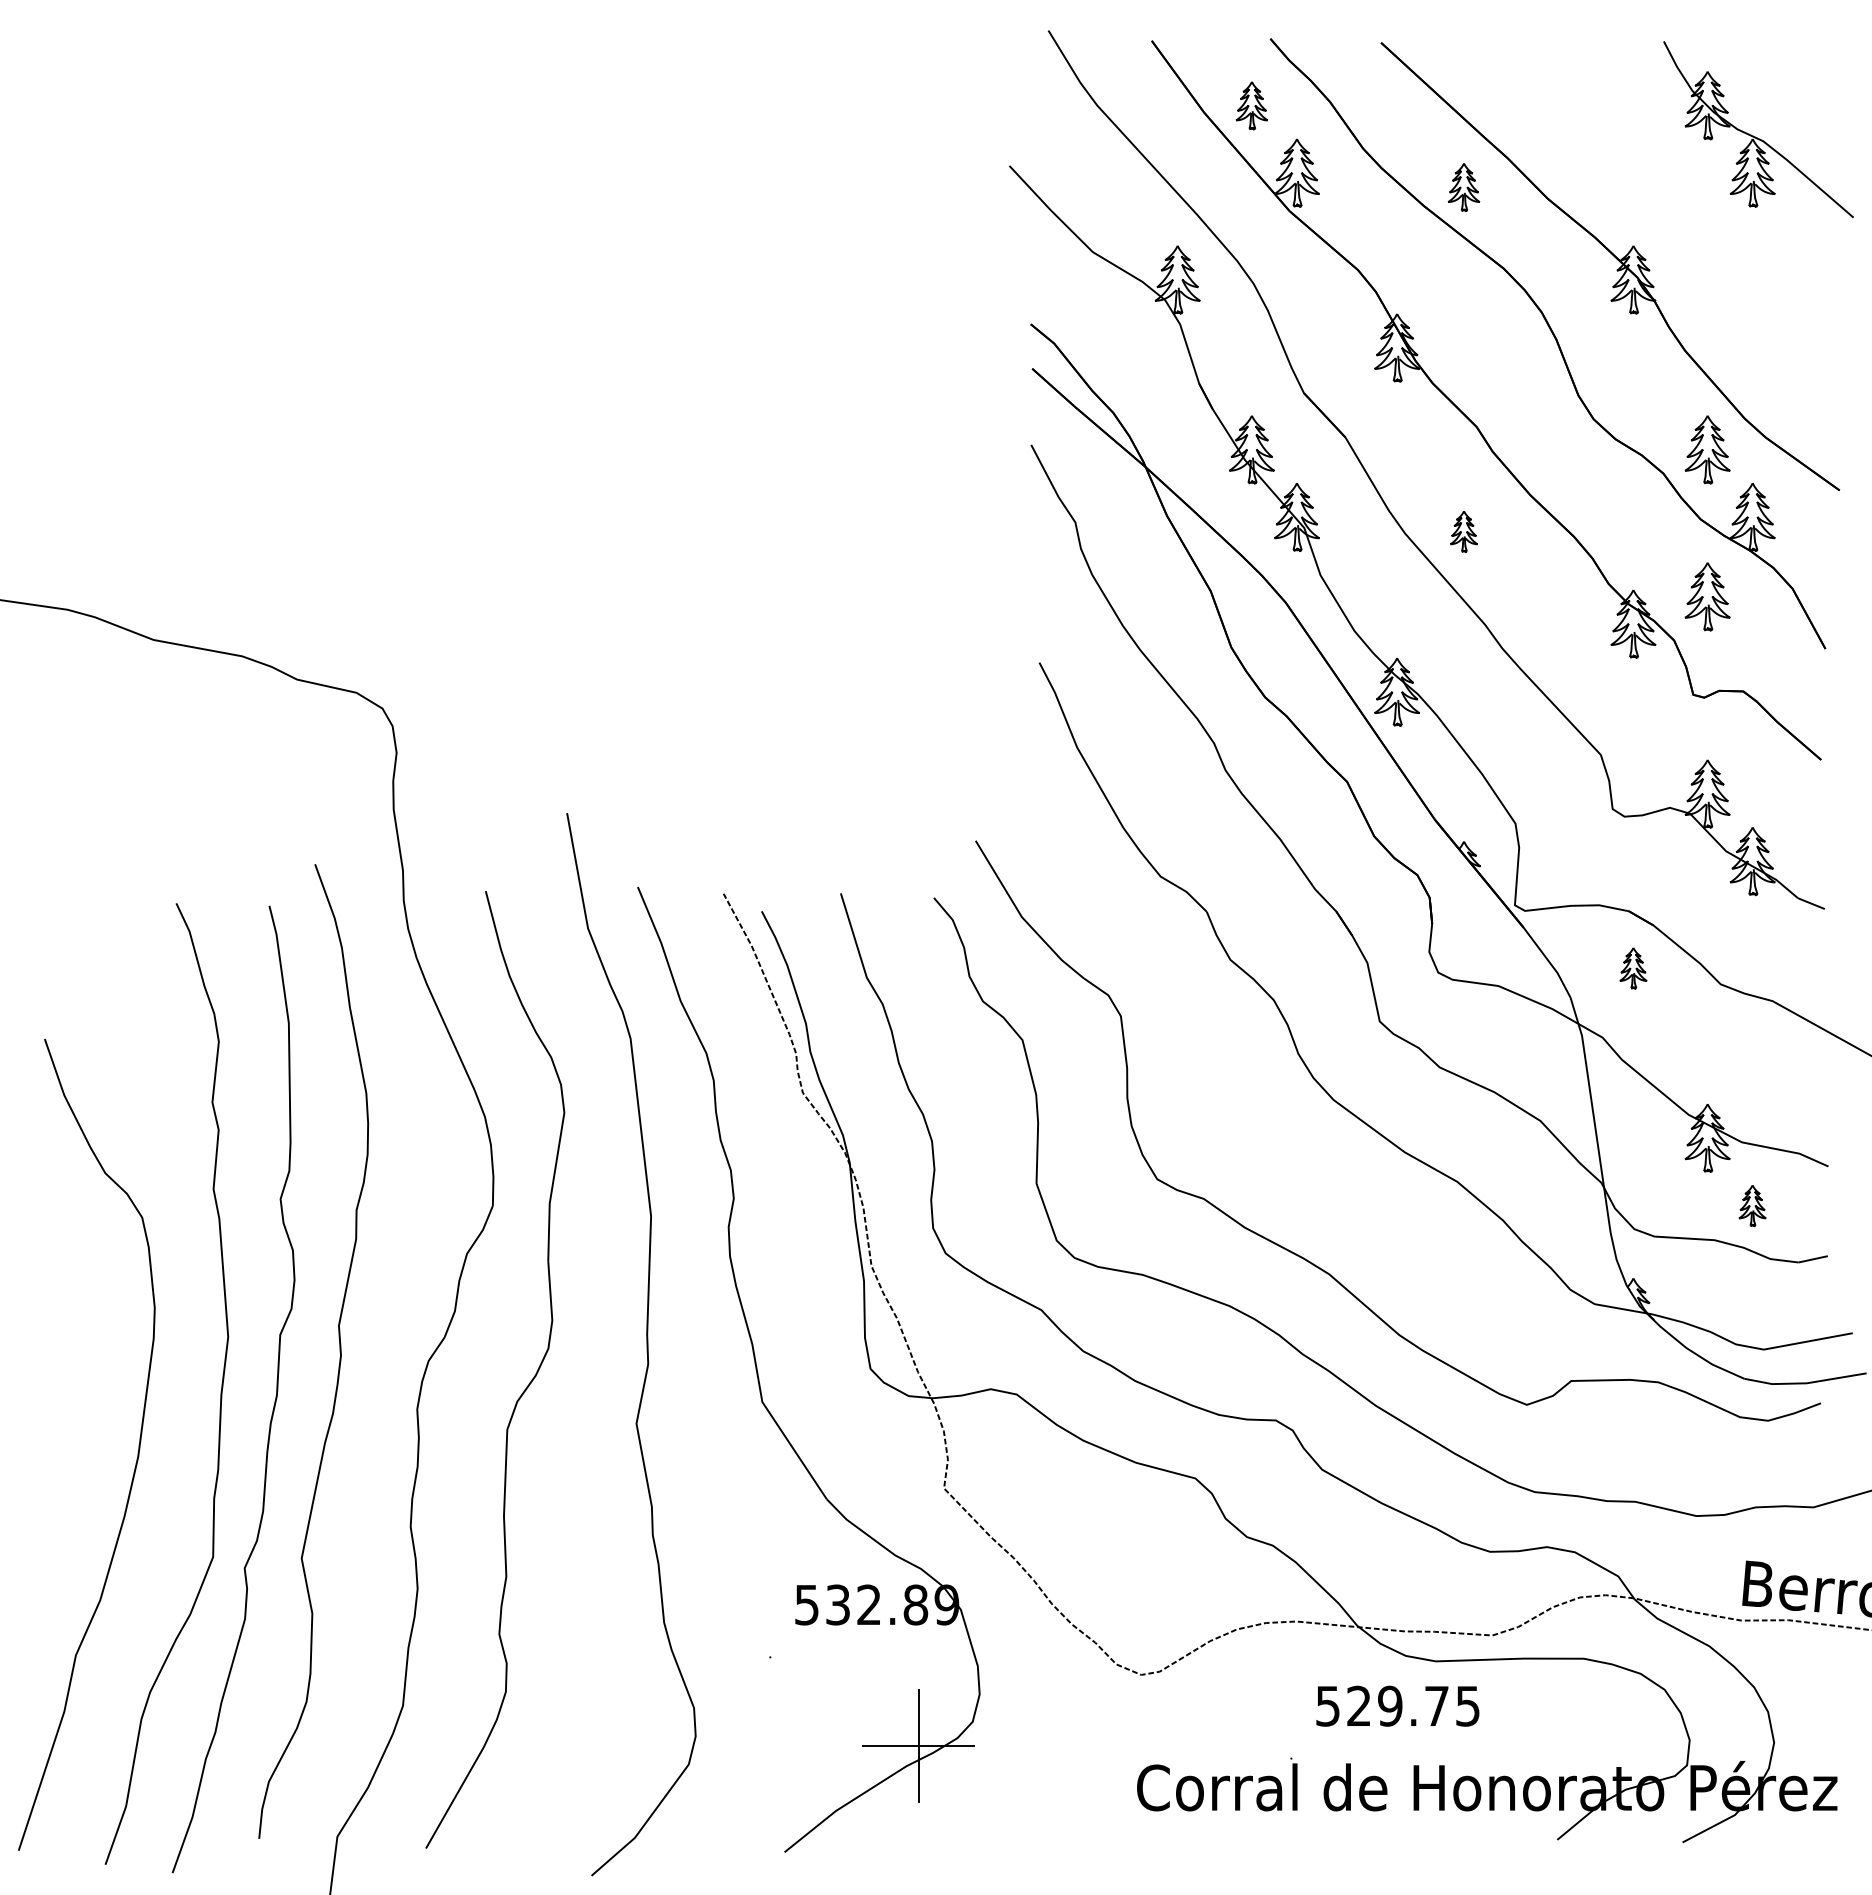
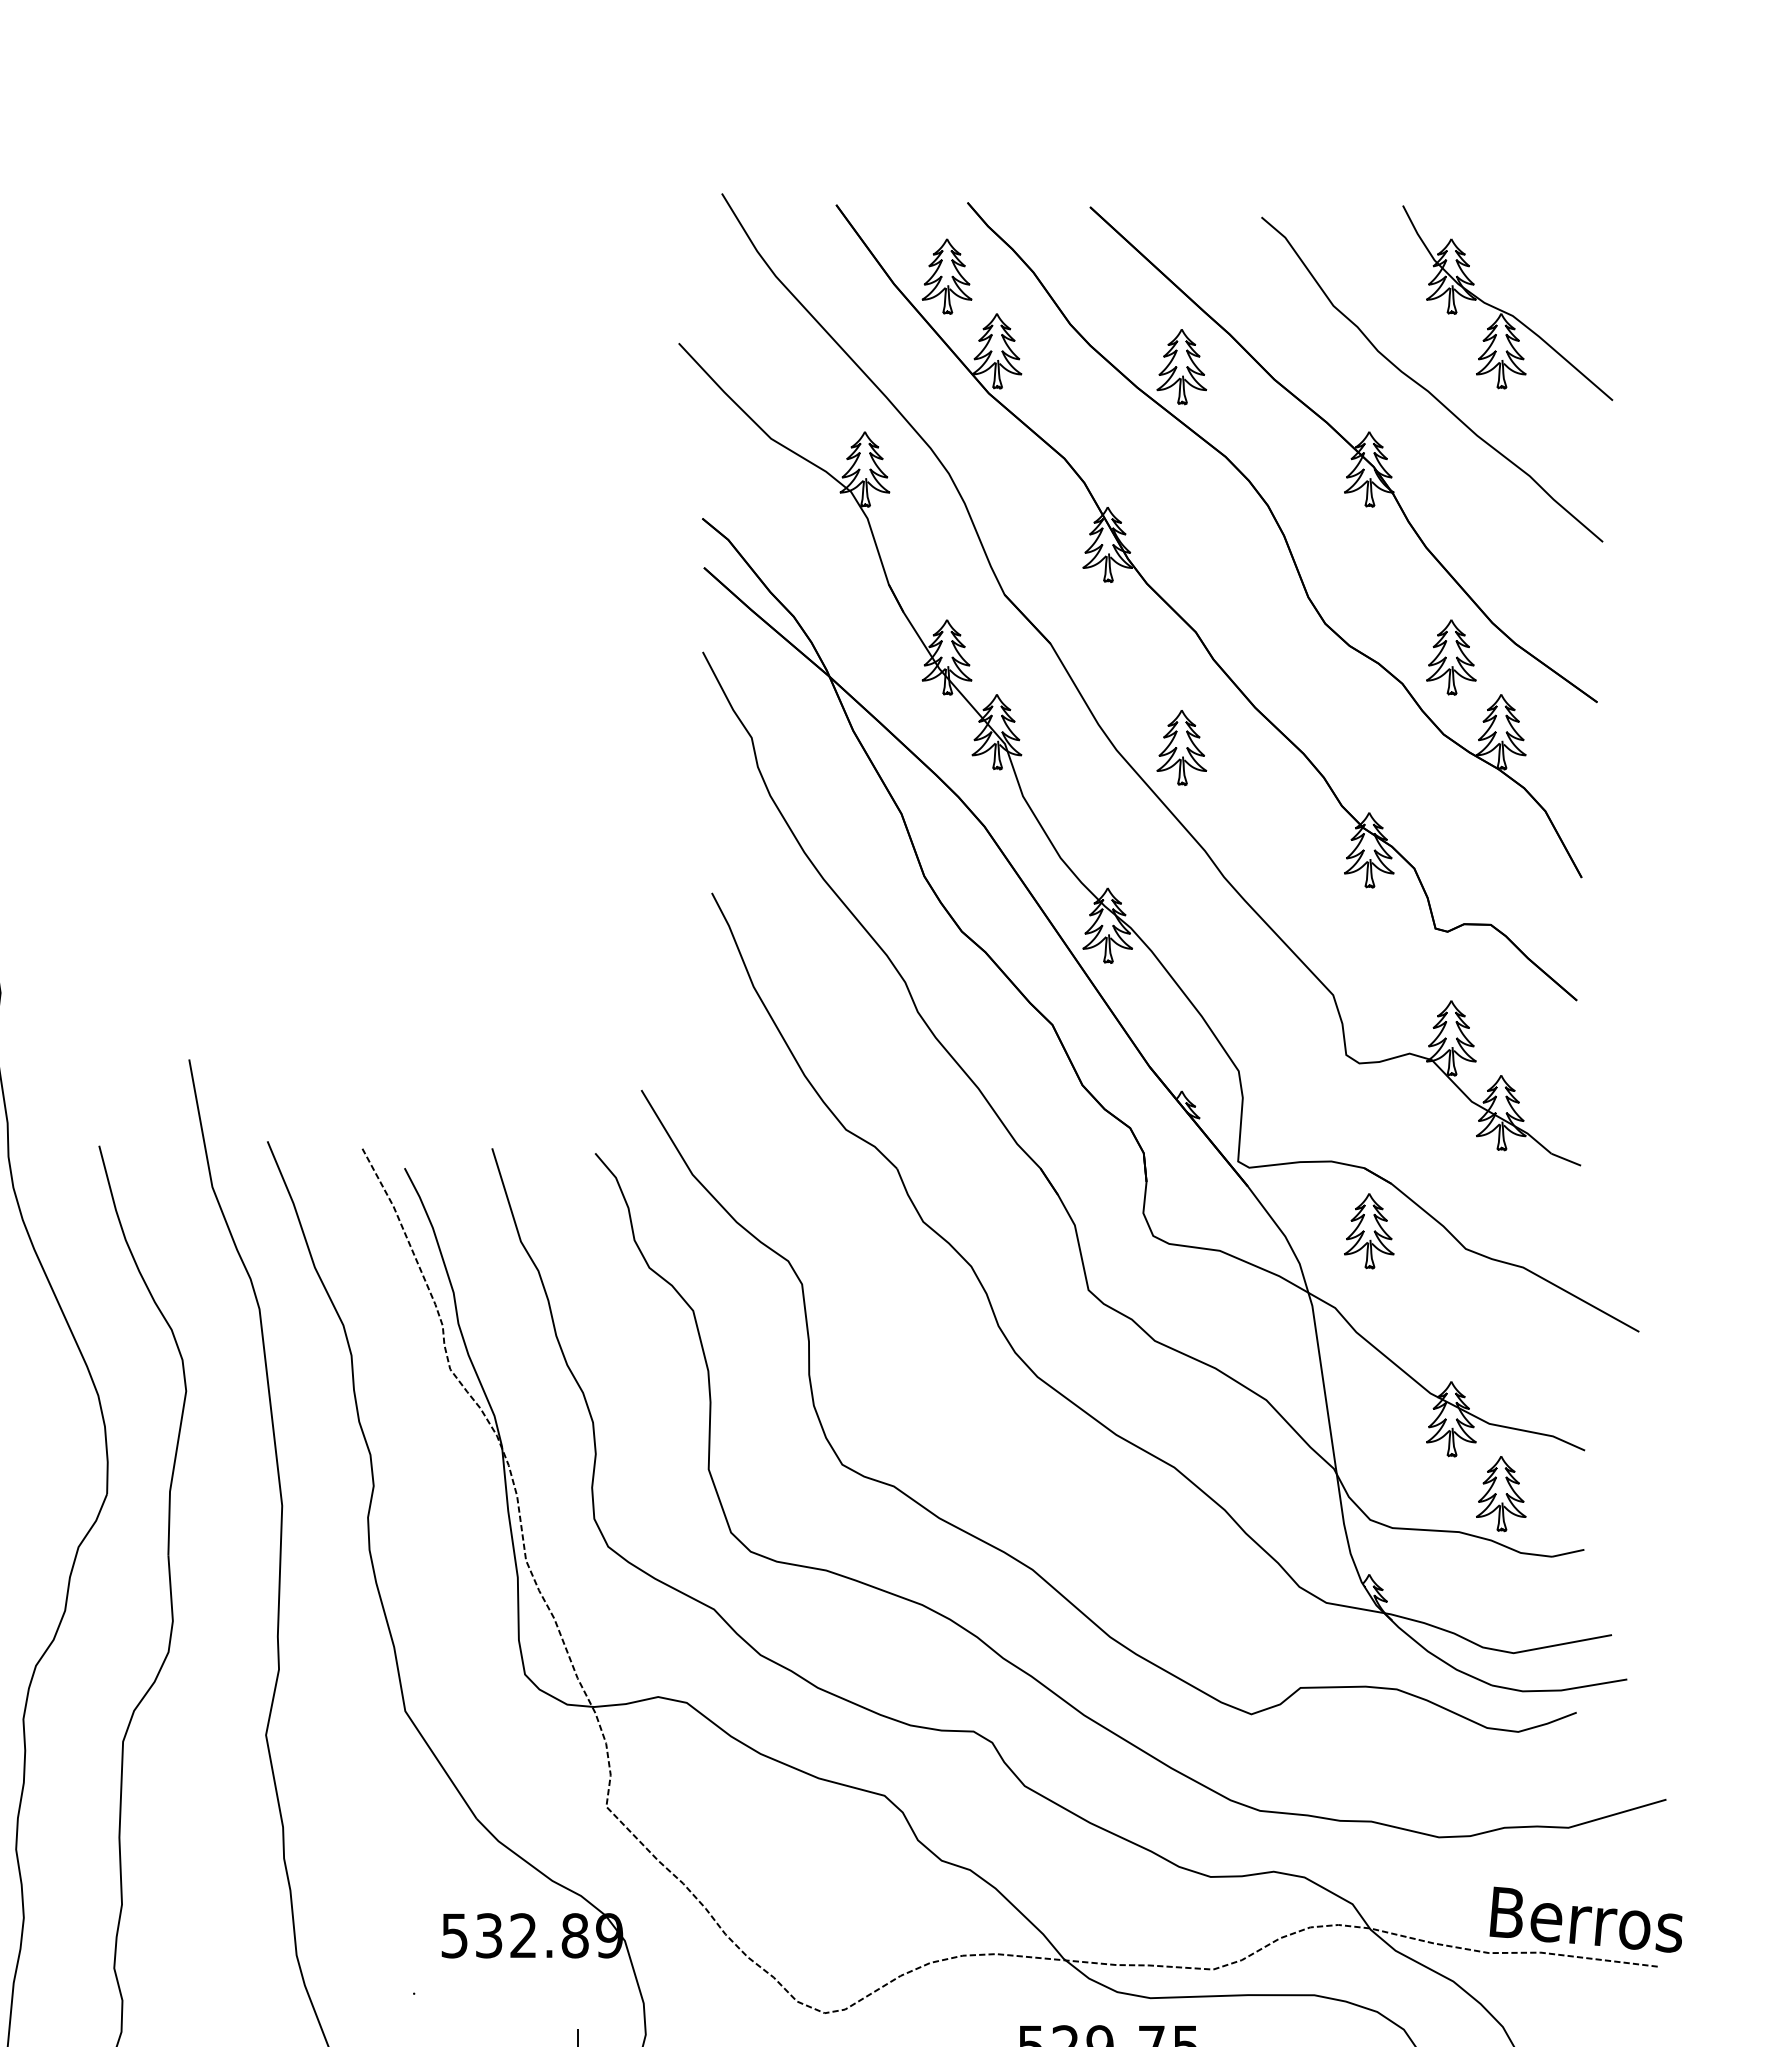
part: (1251, 105) -> (946, 276), size x1.43
part: (1463, 187) -> (1181, 367), size x1.43
curve: (1683, 205) -> (1424, 387), added
part: (1463, 531) -> (1181, 747), size x1.67
part: (1707, 596) -> (1451, 819), removed
part: (1633, 968) -> (1369, 1231), size x1.67
part: (1752, 1205) -> (1501, 1493), size x1.67

